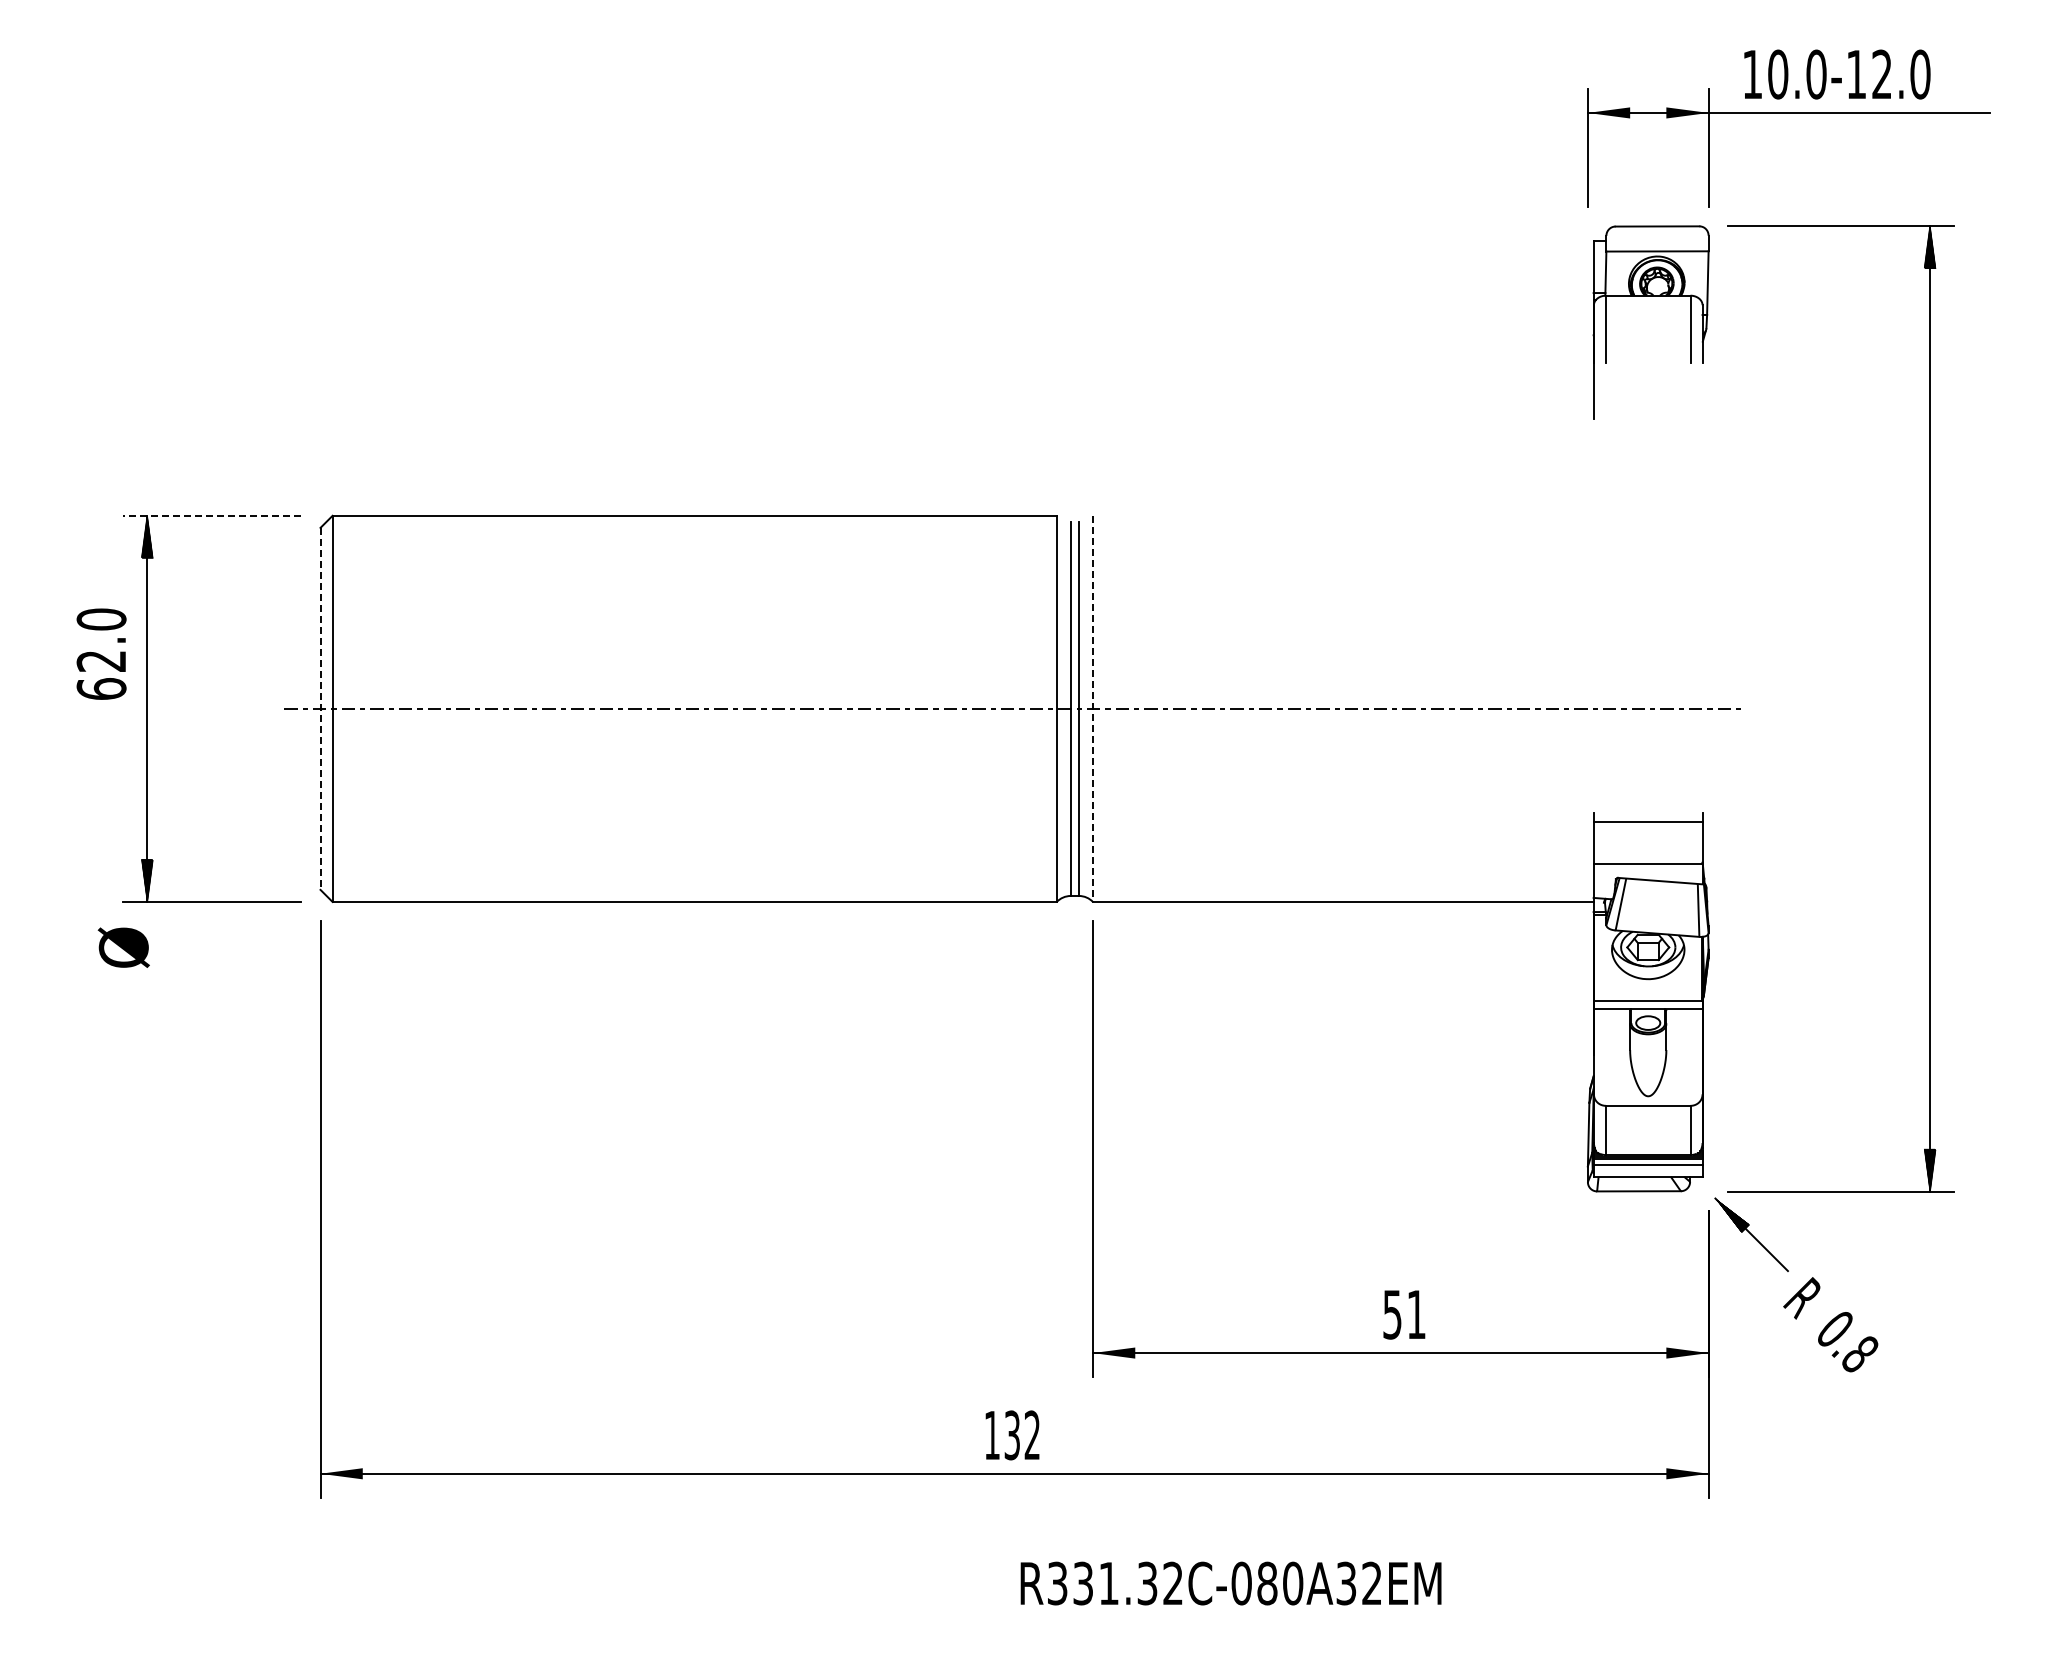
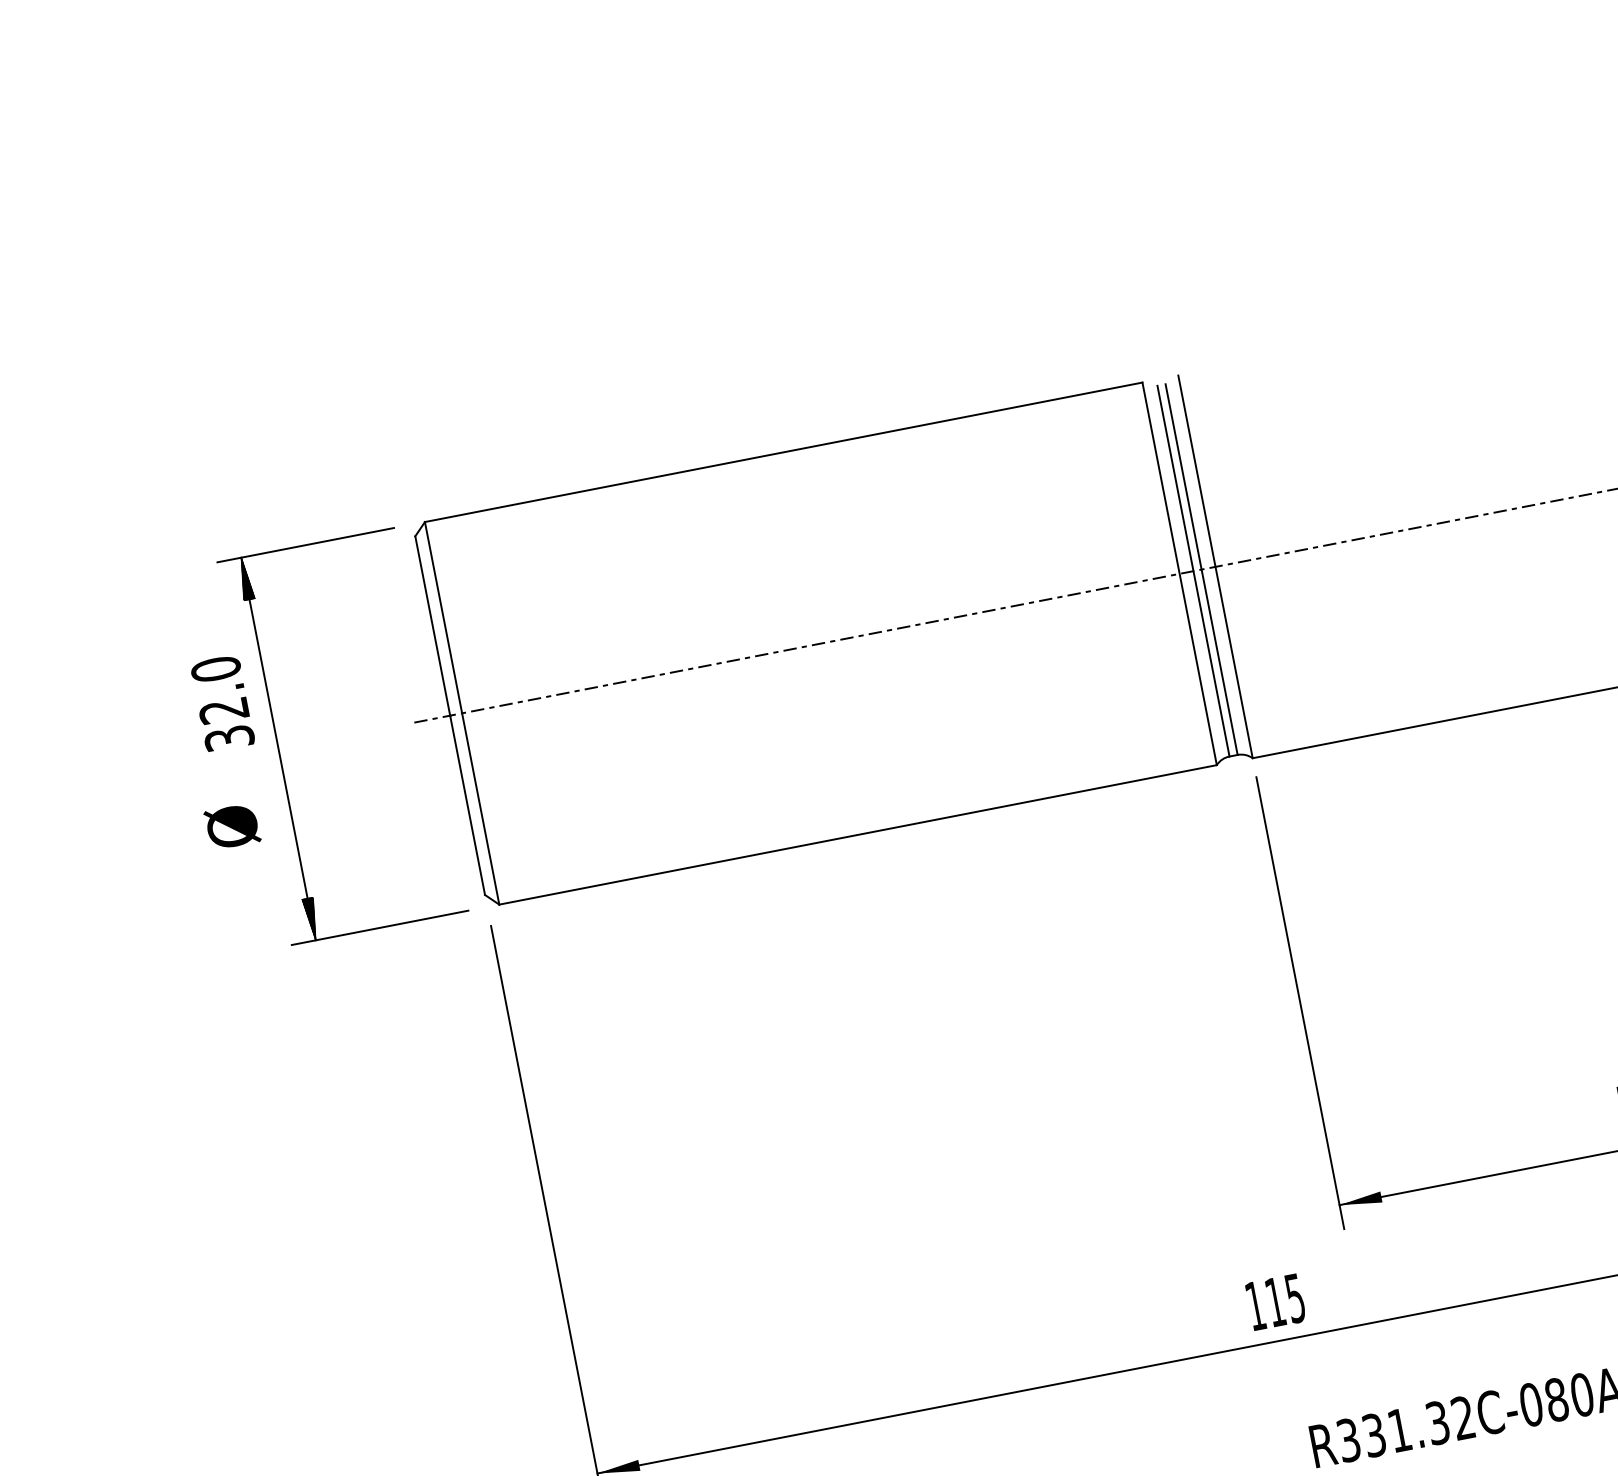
line: (211, 515) -> (304, 545), dashed -> solid
text: (101, 688) -> (229, 737), 62.0 -> 32.0
line: (320, 709) -> (450, 716), dashed -> solid
line: (1093, 709) -> (1216, 567), dashed -> solid
text: (123, 947) -> (232, 826), moved
text: (1021, 1435) -> (1284, 1300), 132 -> 115

